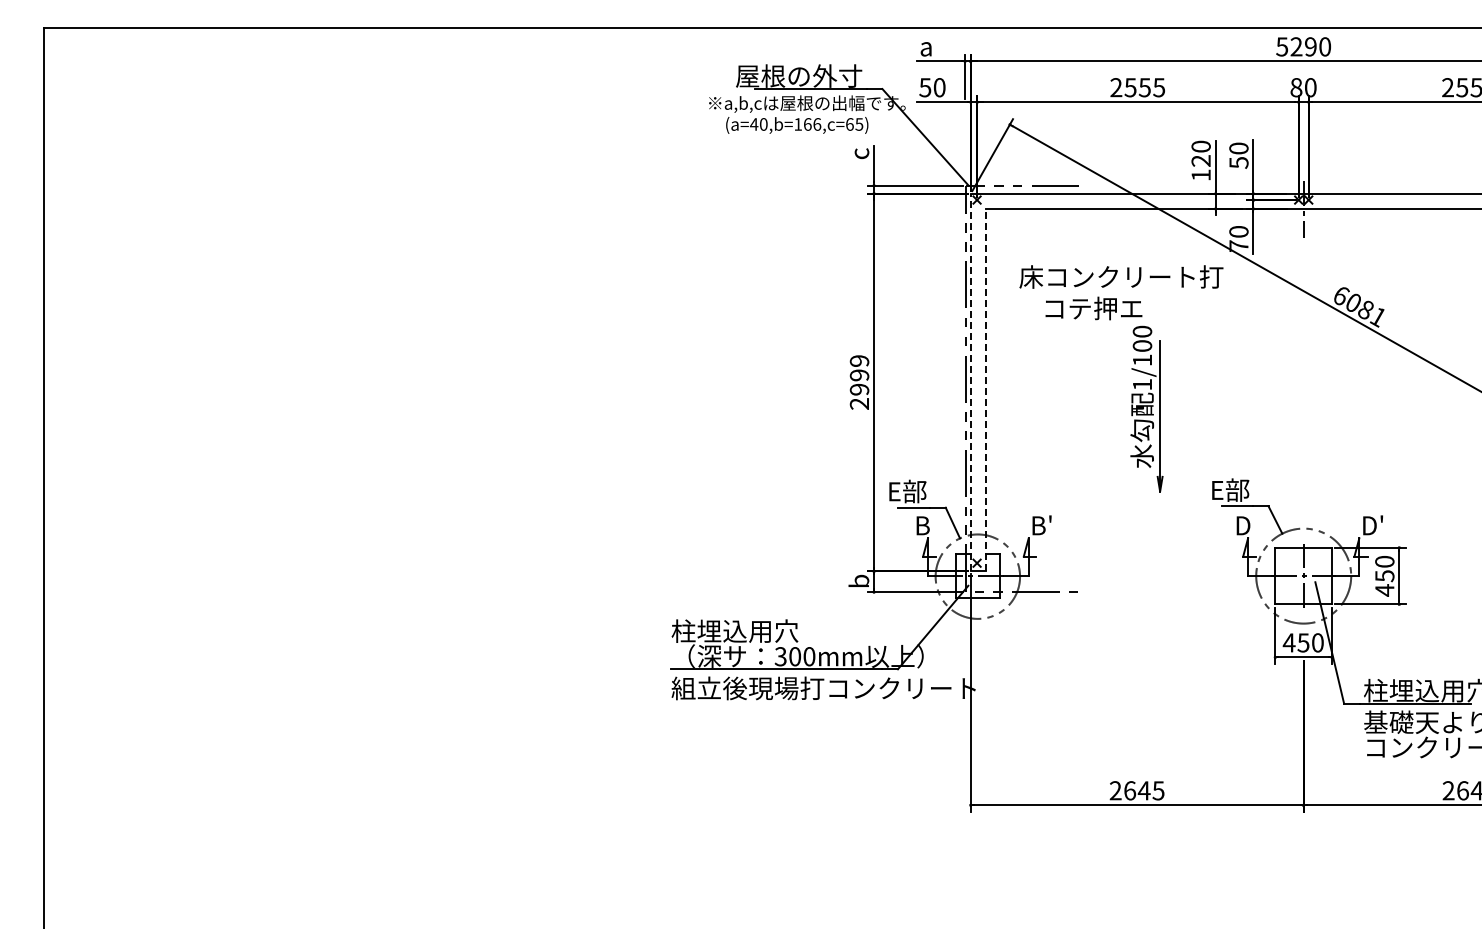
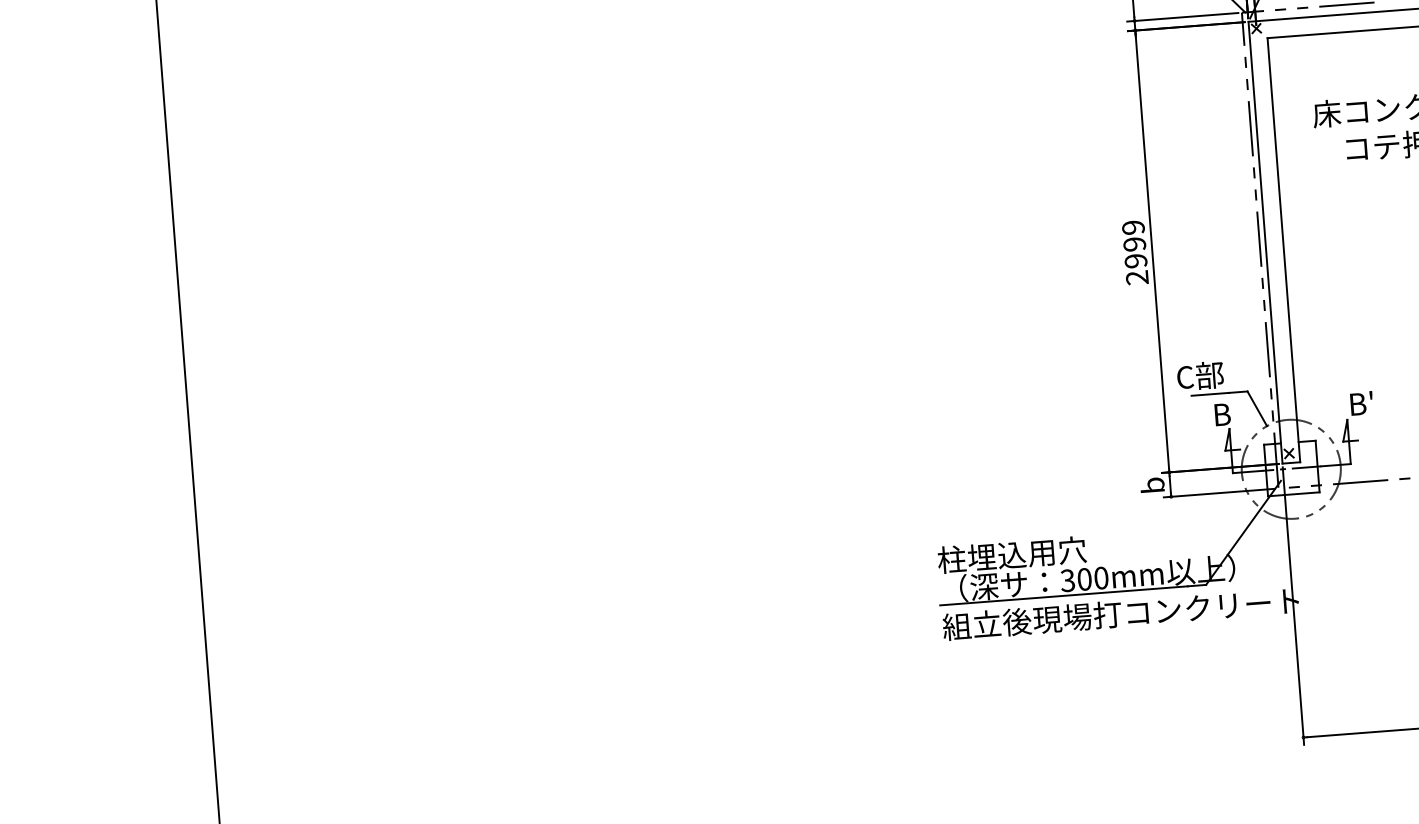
line: (970, 382) -> (1265, 242), dashed -> solid
line: (985, 389) -> (1283, 249), dashed -> solid
text: (893, 491) -> (1184, 377), E部 -> C部

